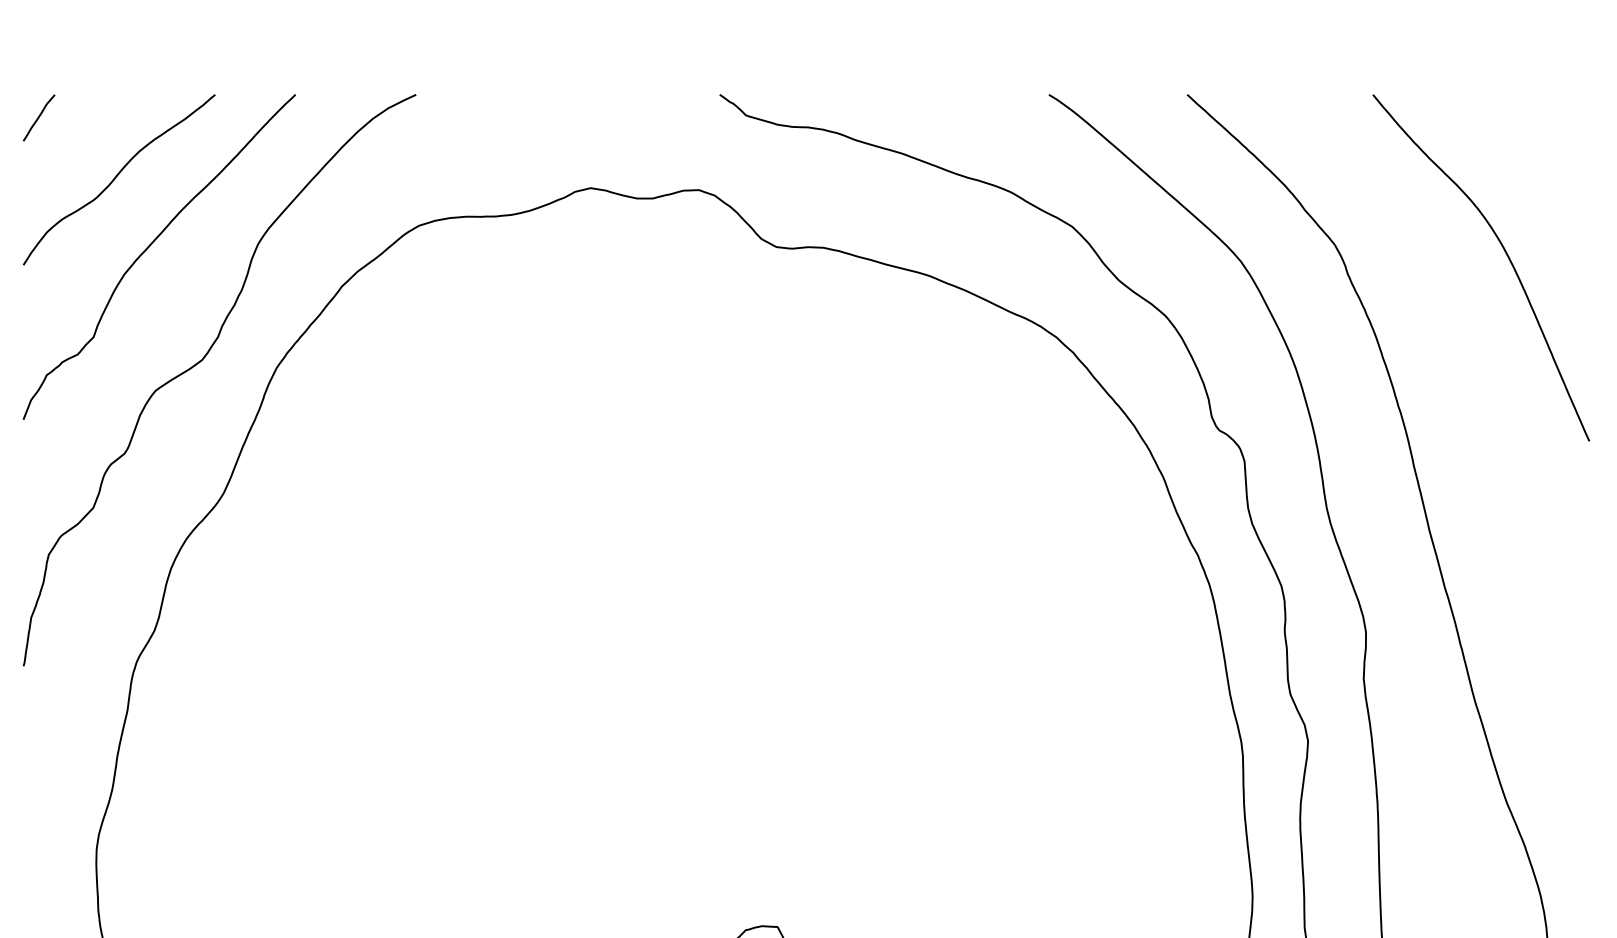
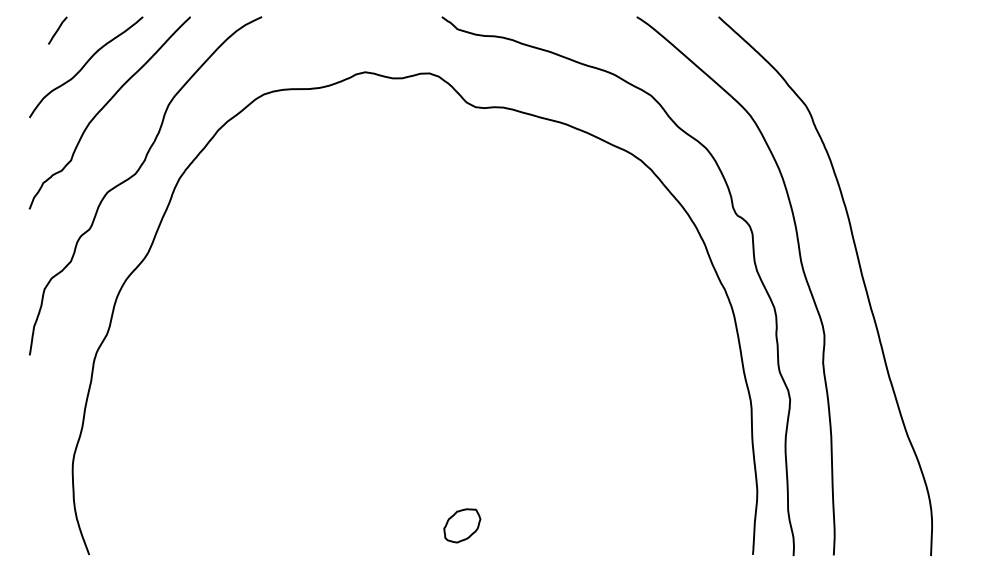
line: (38, 117) -> (57, 30), moved
curve: (1502, 251) -> (905, 109), removed

